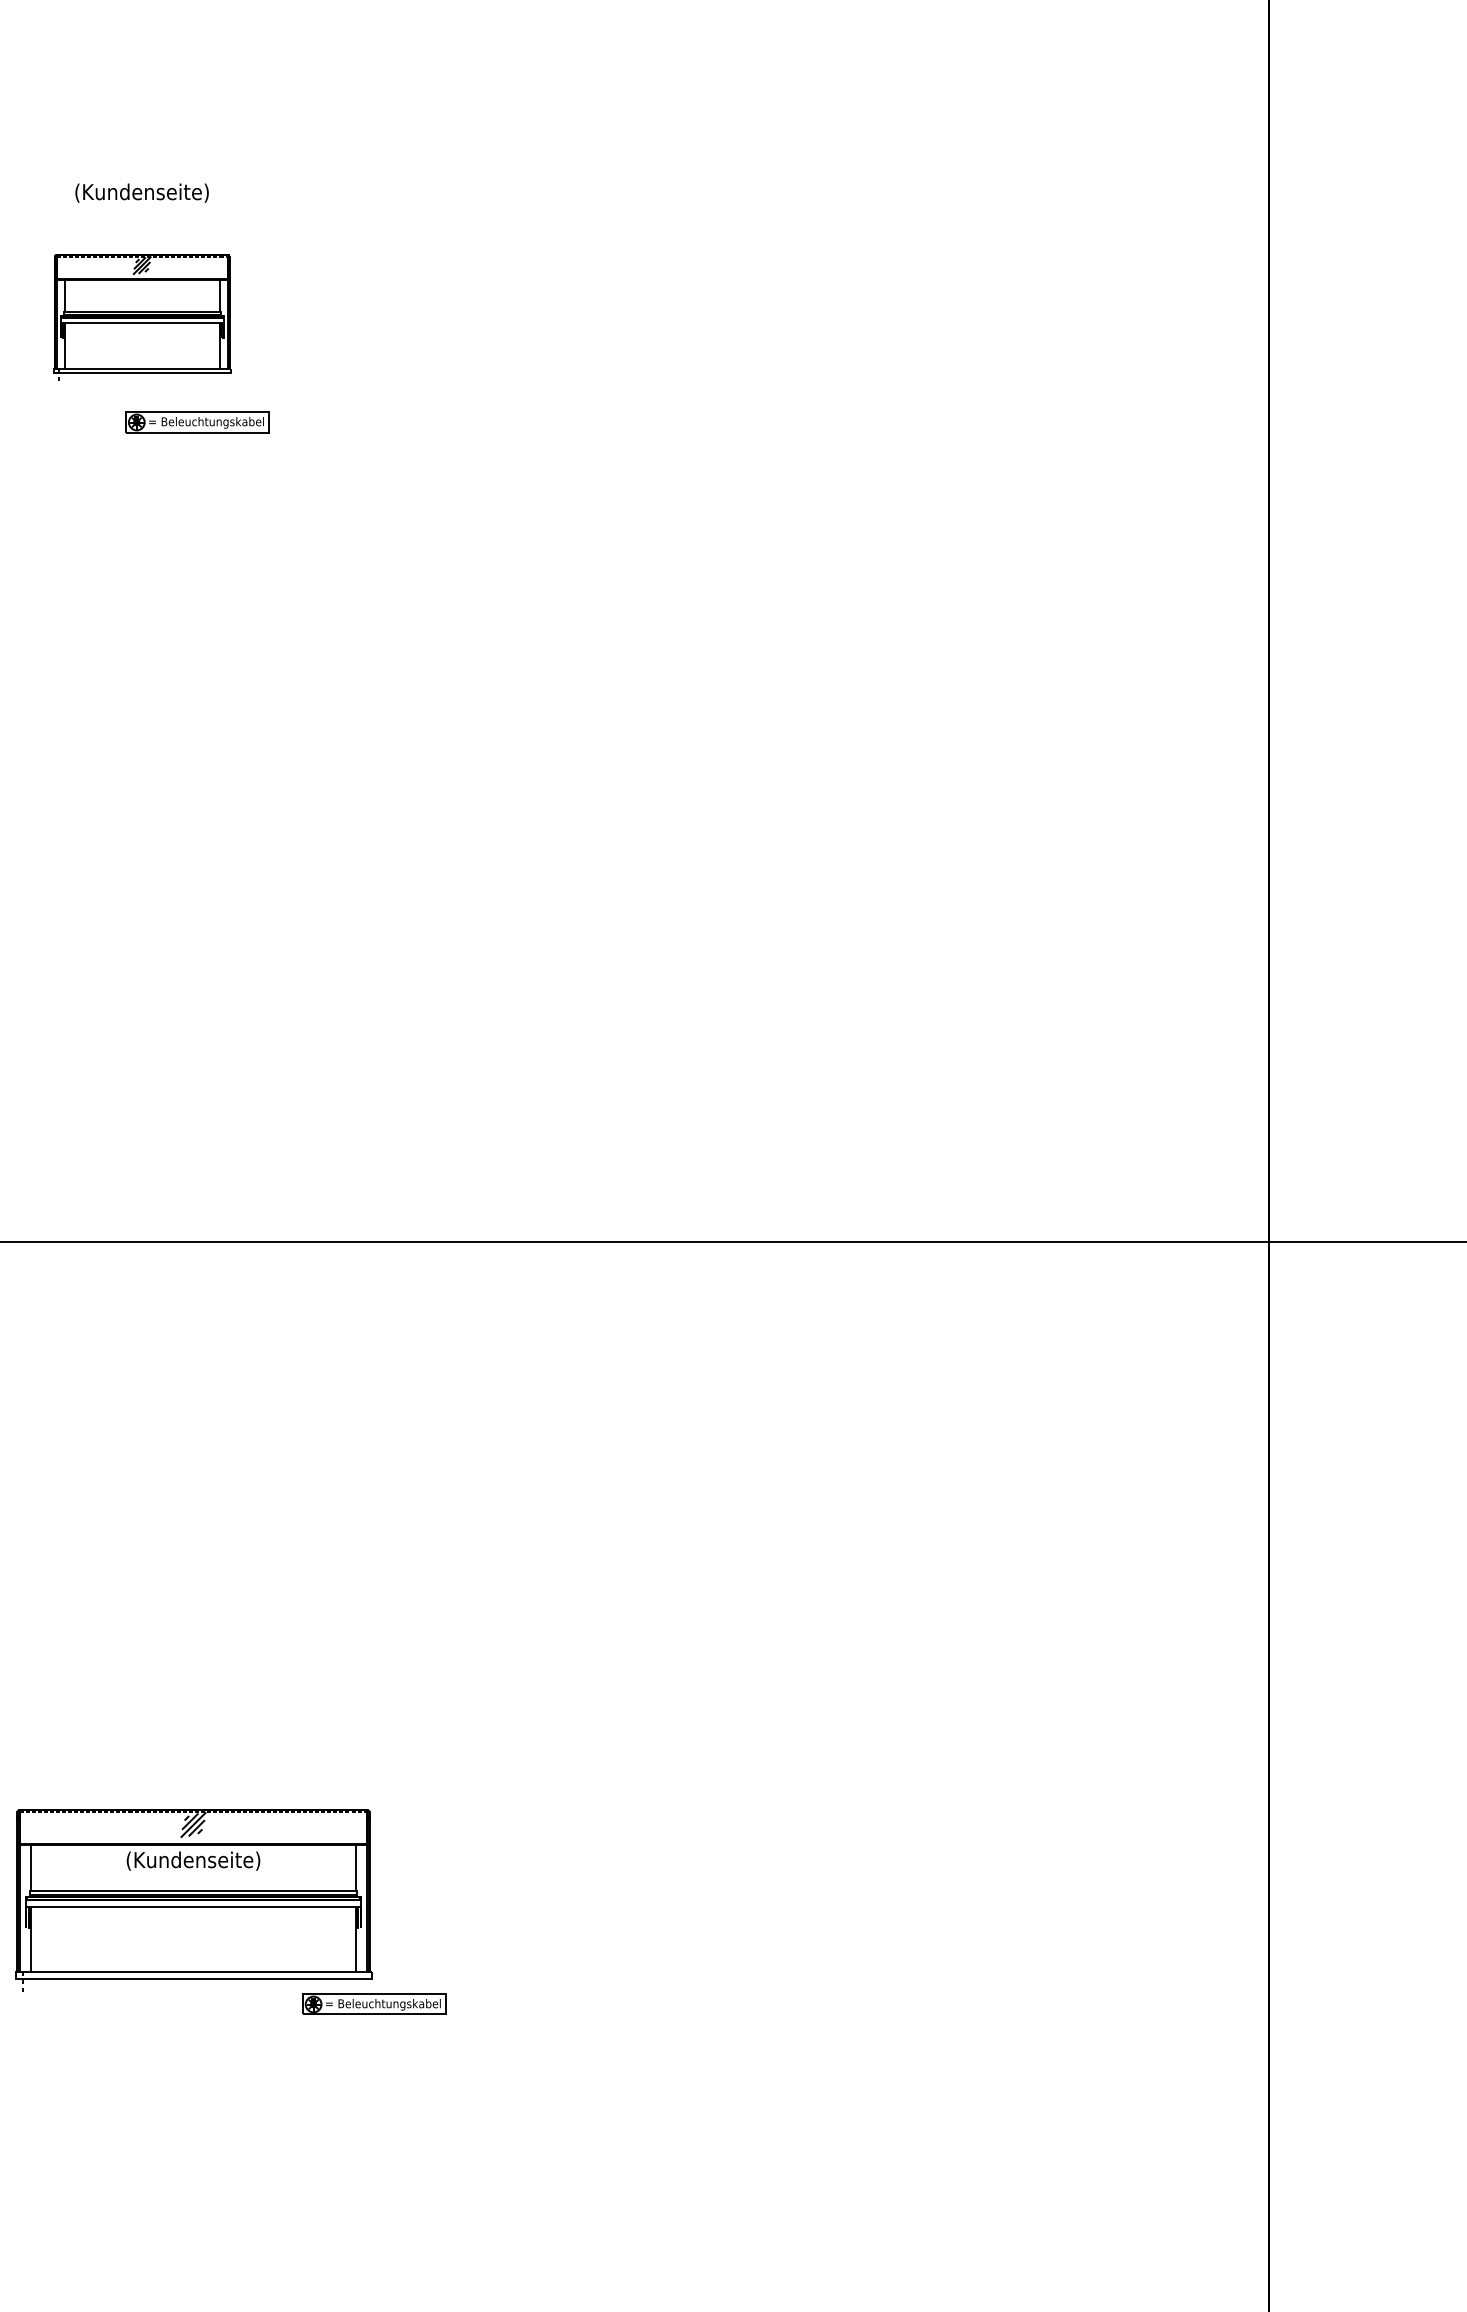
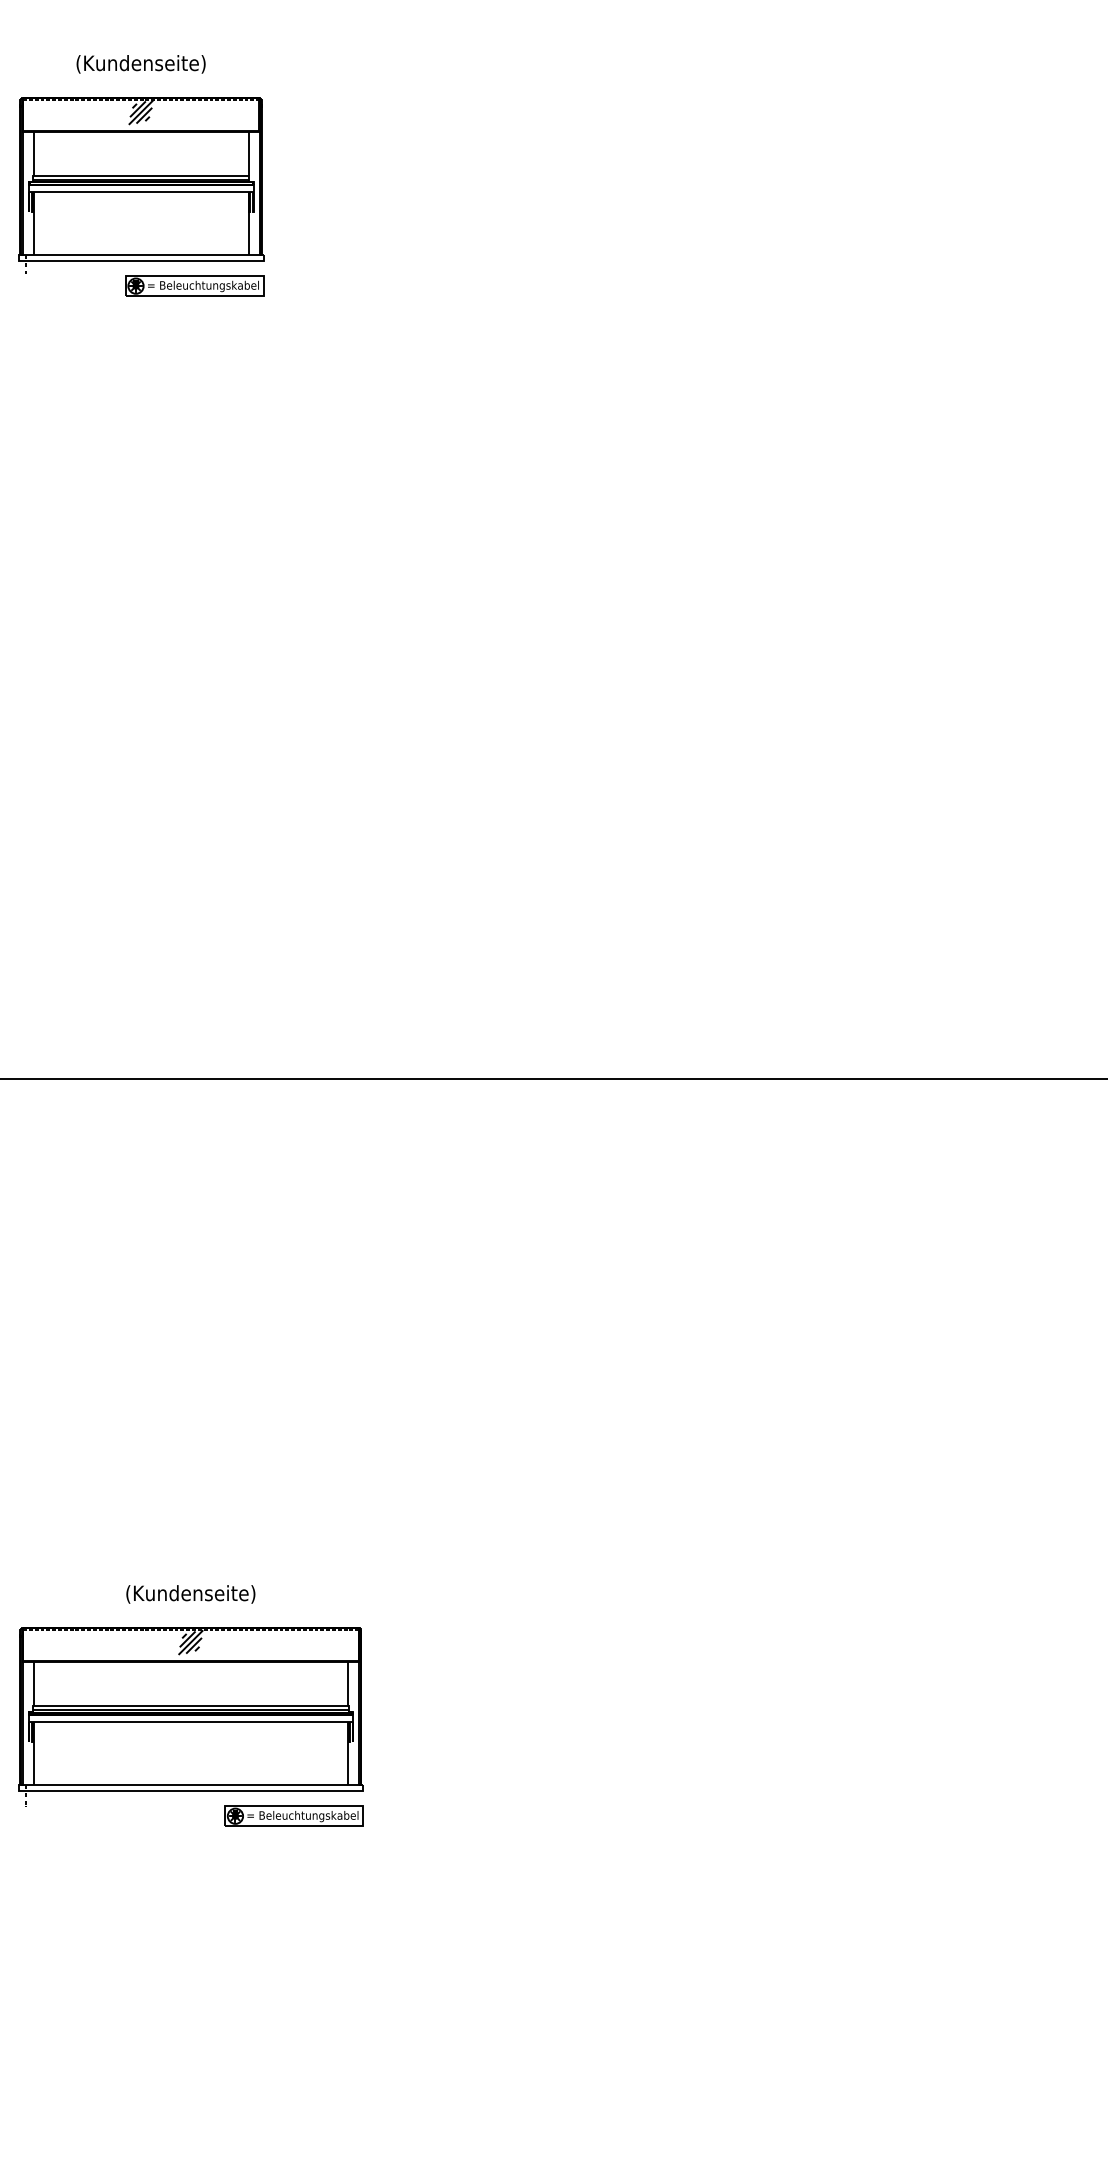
part: (142, 318) -> (141, 185), size x1.43
text: (193, 1860) -> (190, 1593), moved
part: (374, 2003) -> (294, 1815), moved

